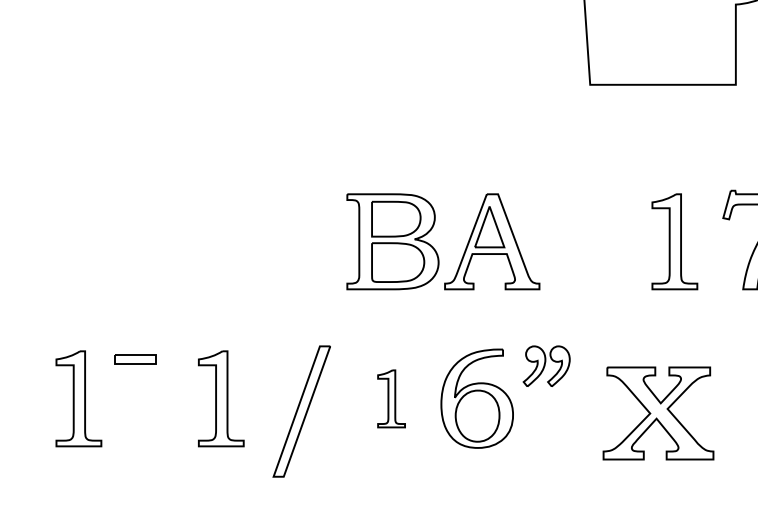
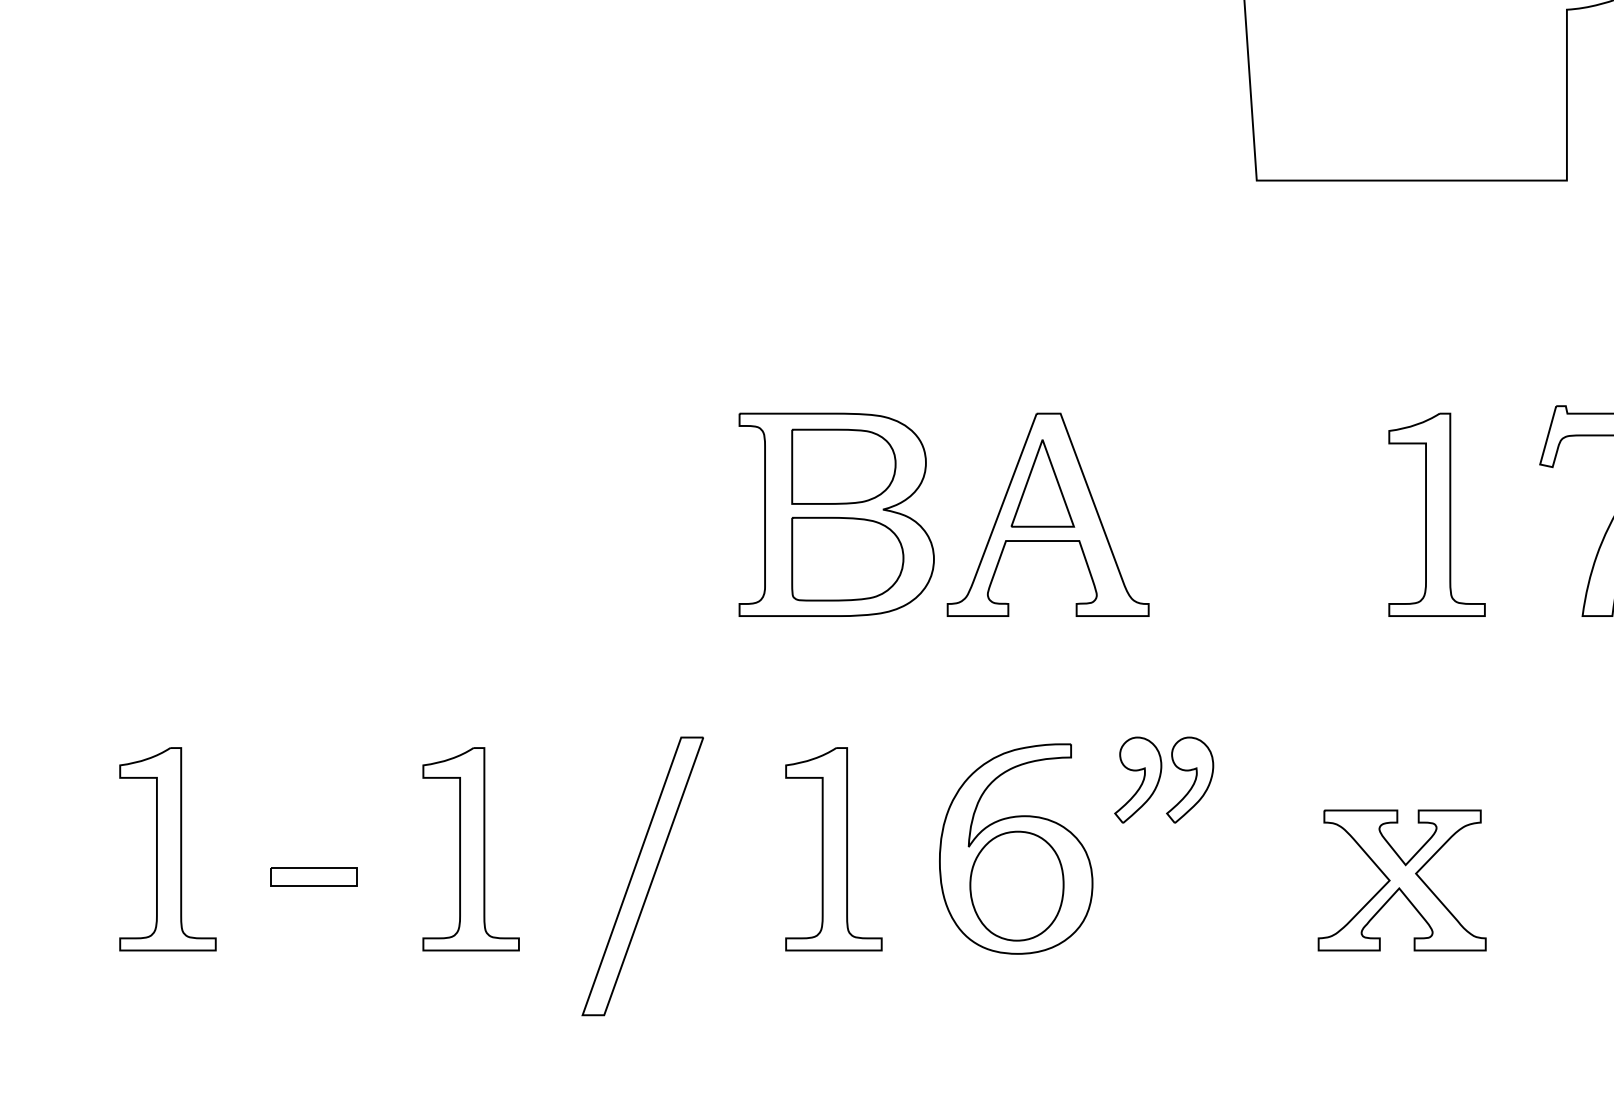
part: (135, 359) -> (314, 876), moved
part: (391, 398) -> (833, 848), size x1.67
part: (658, 413) -> (1402, 880), size x0.71

